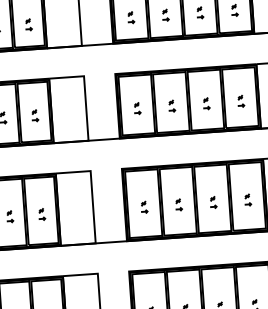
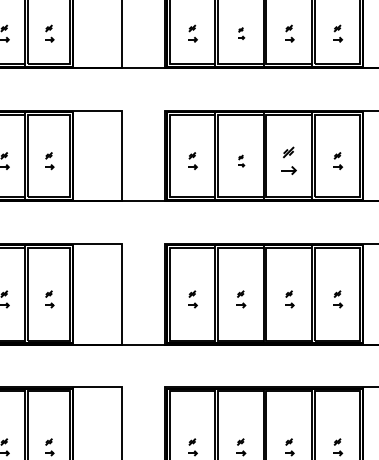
part: (165, 15) -> (241, 33), size x0.7
part: (206, 104) -> (289, 161), size x1.6
part: (172, 106) -> (241, 161), size x0.7

